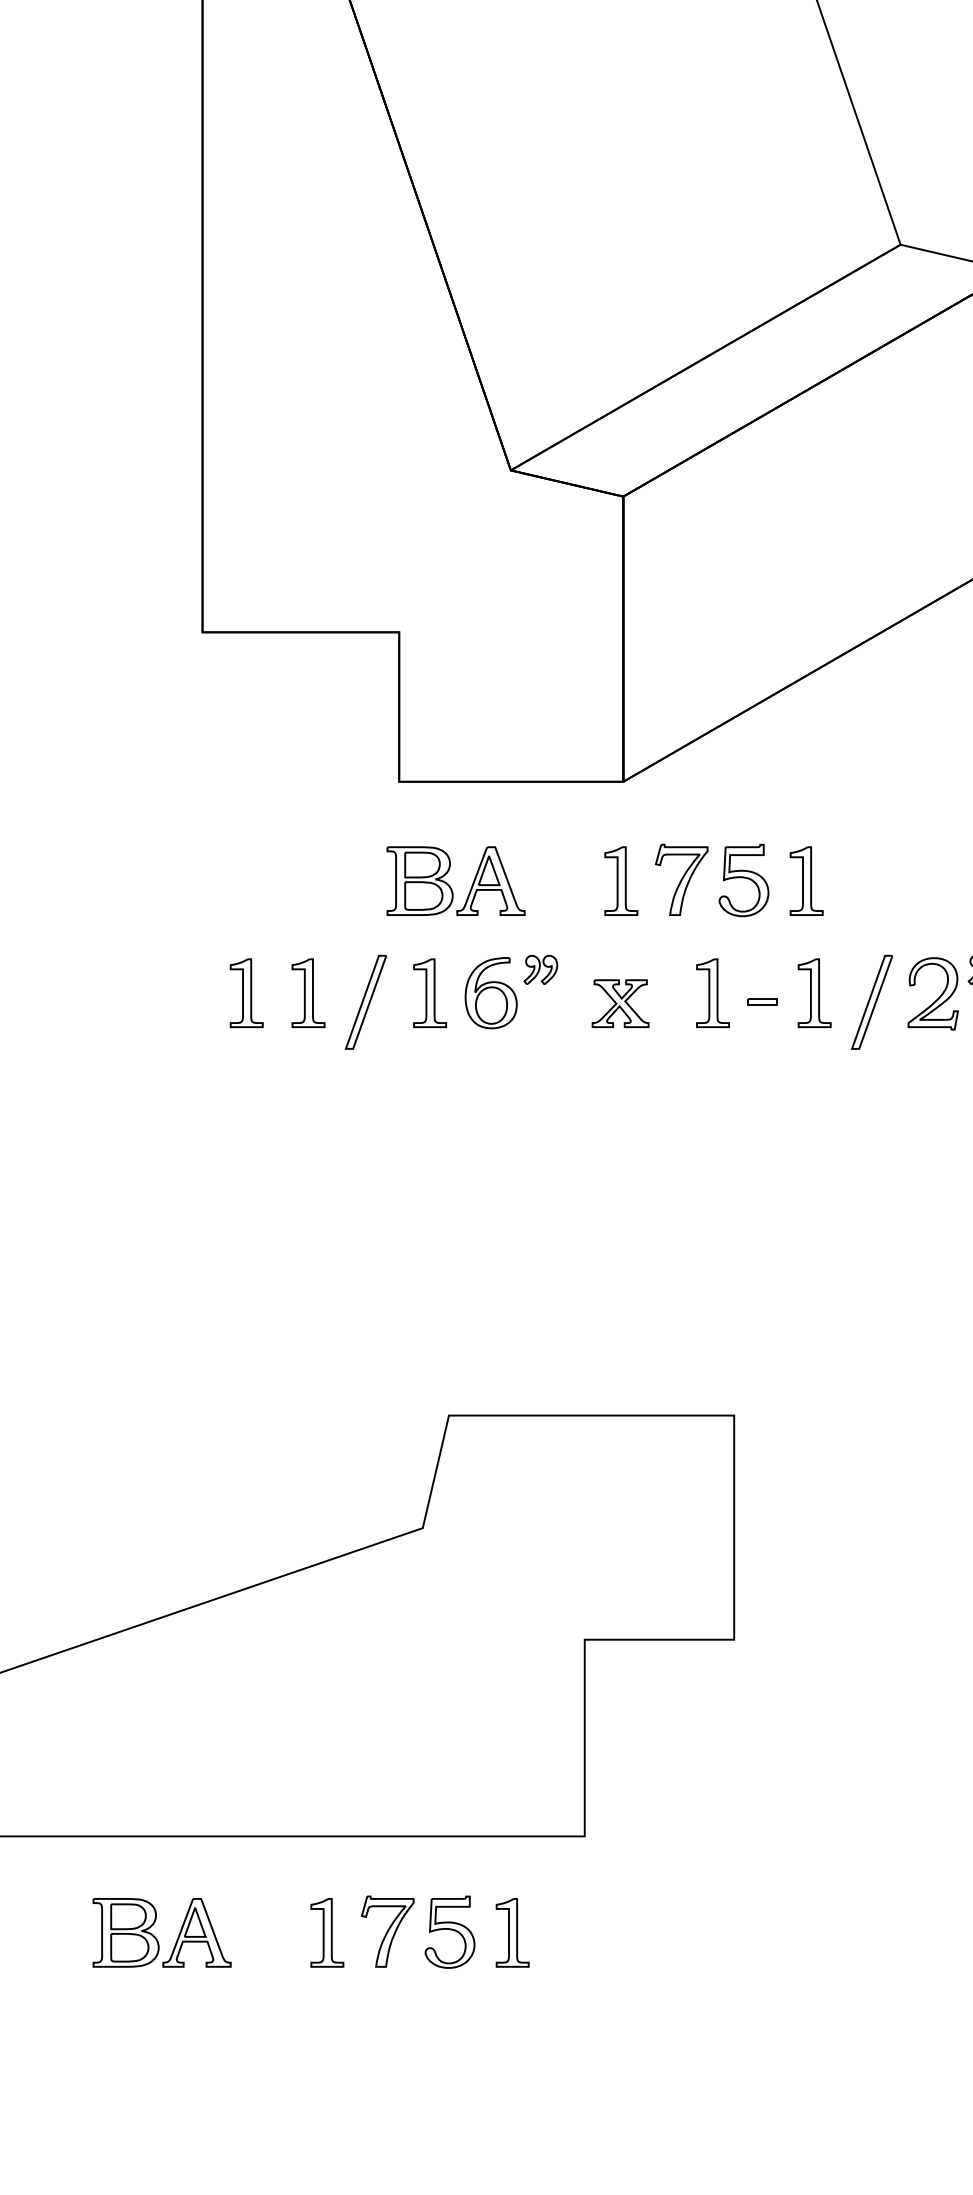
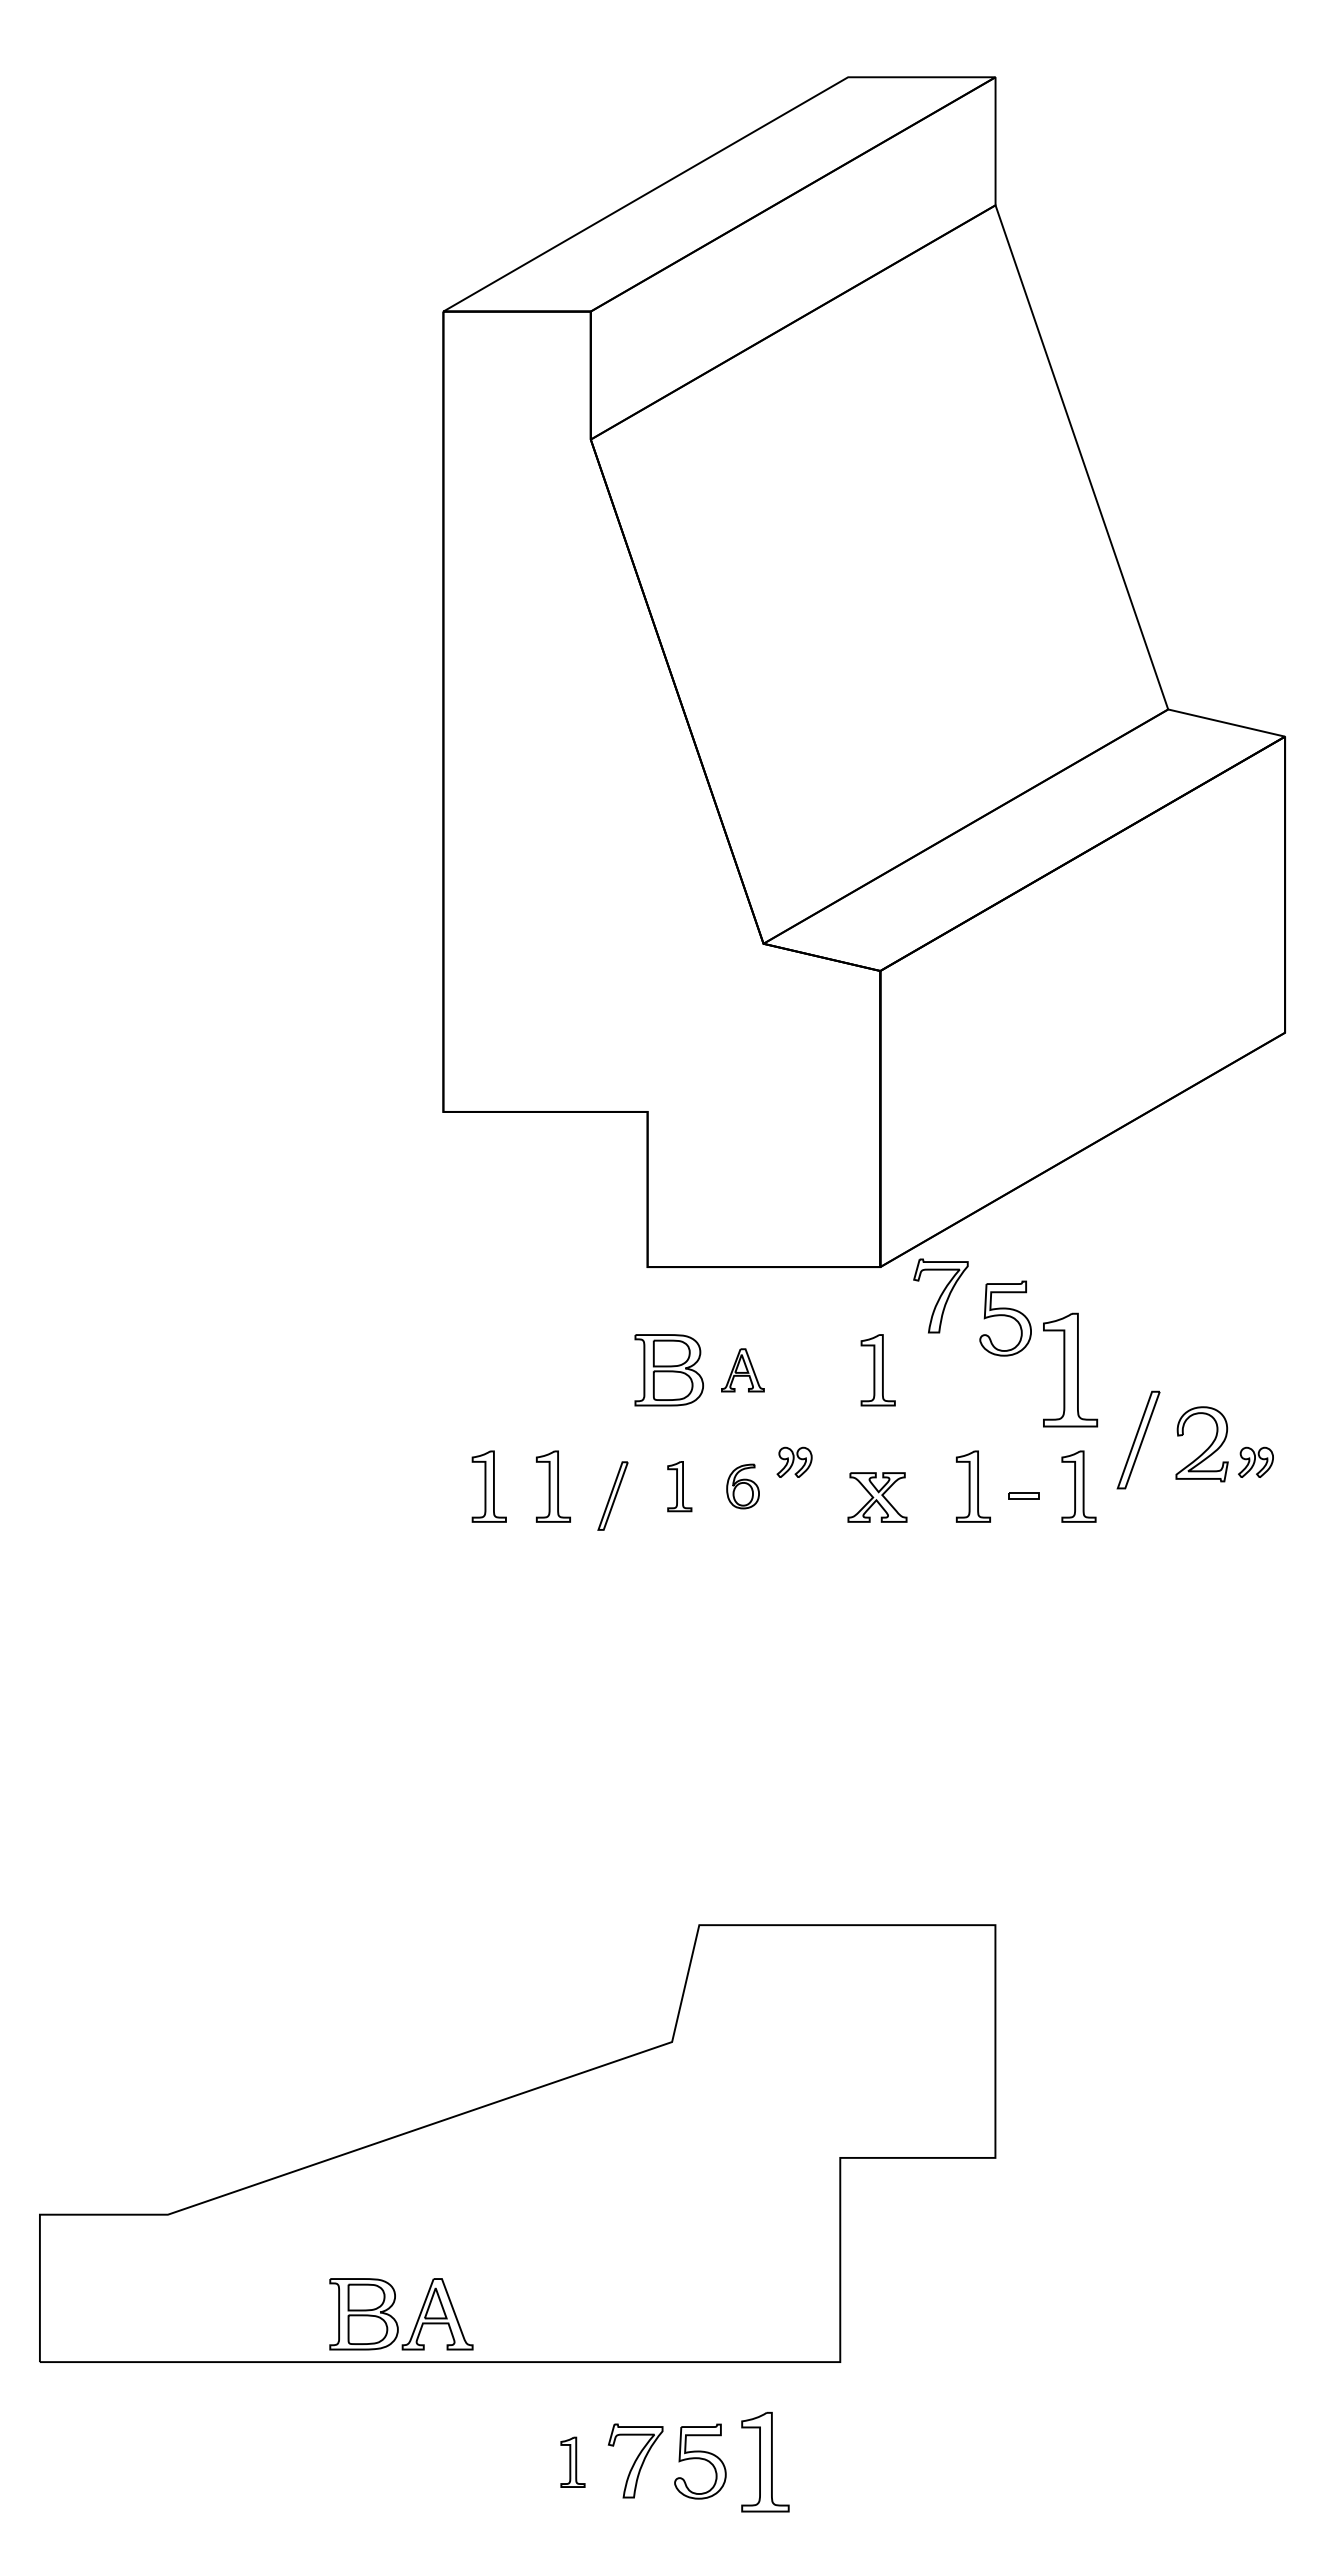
part: (681, 879) -> (940, 1295), moved
part: (743, 880) -> (1005, 1318), moved
part: (490, 881) -> (742, 1370), size x0.6
part: (806, 881) -> (1070, 1370), size x1.6
part: (429, 993) -> (679, 1486), size x0.7
part: (490, 993) -> (742, 1486), size x0.6
part: (936, 998) -> (1205, 1449), moved
part: (365, 1001) -> (612, 1495), size x0.7
part: (871, 1001) -> (1138, 1439), moved
part: (326, 1933) -> (572, 2462), size x0.7
part: (512, 1933) -> (765, 2462), size x1.4
part: (156, 1937) -> (395, 2319), moved

